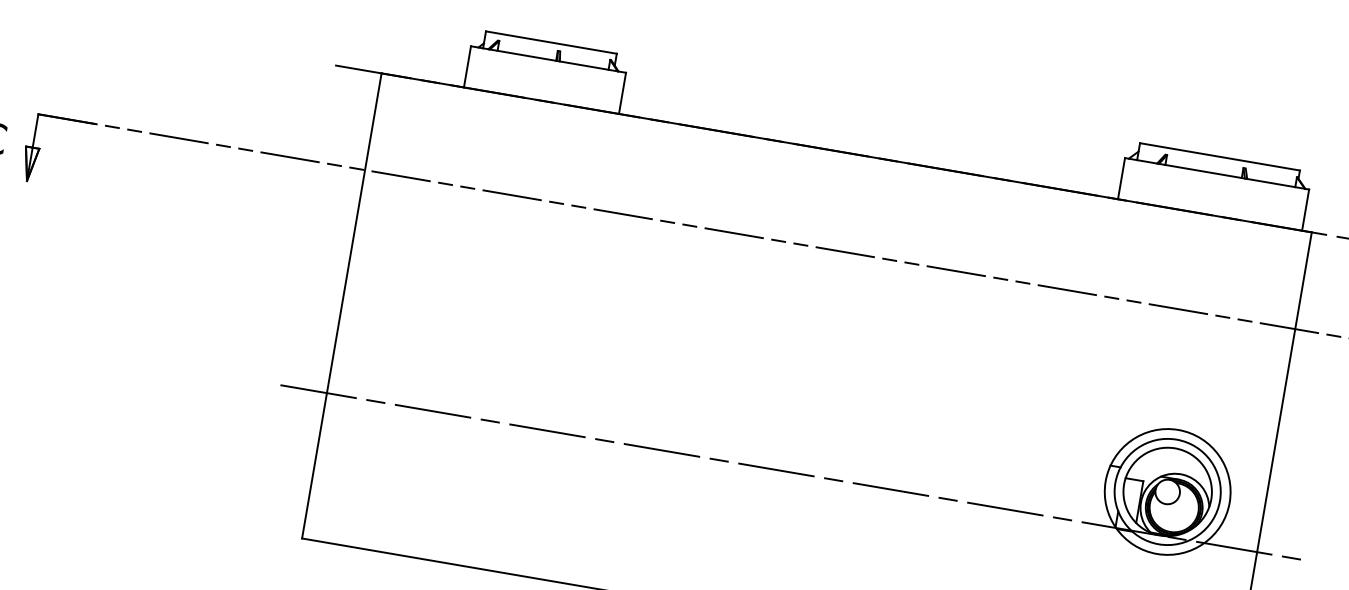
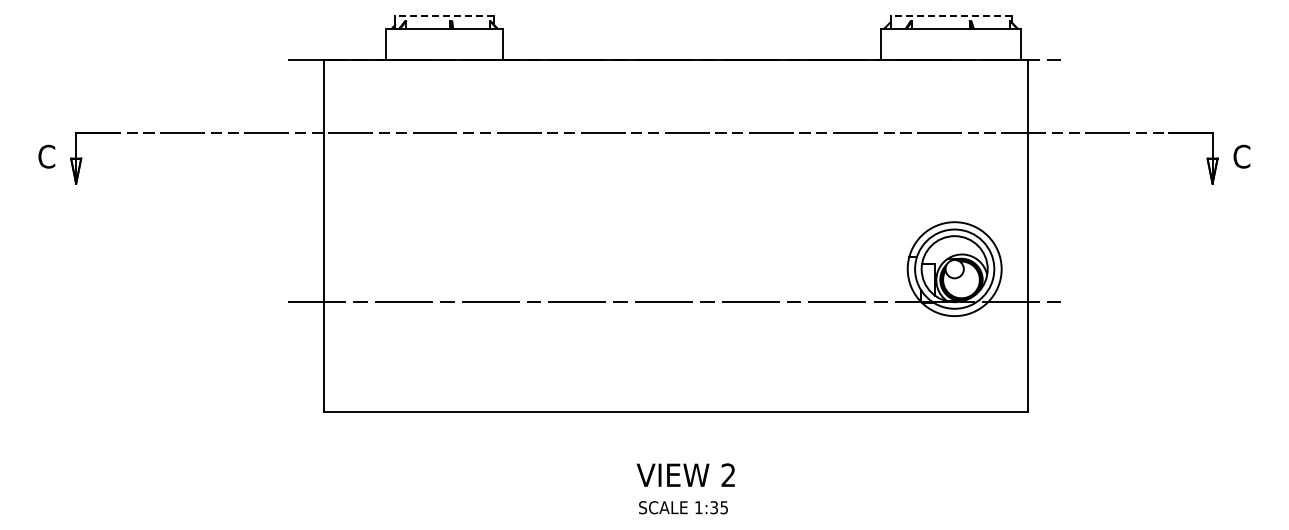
line: (551, 41) -> (444, 15), solid -> dashed
line: (1220, 156) -> (951, 15), solid -> dashed

